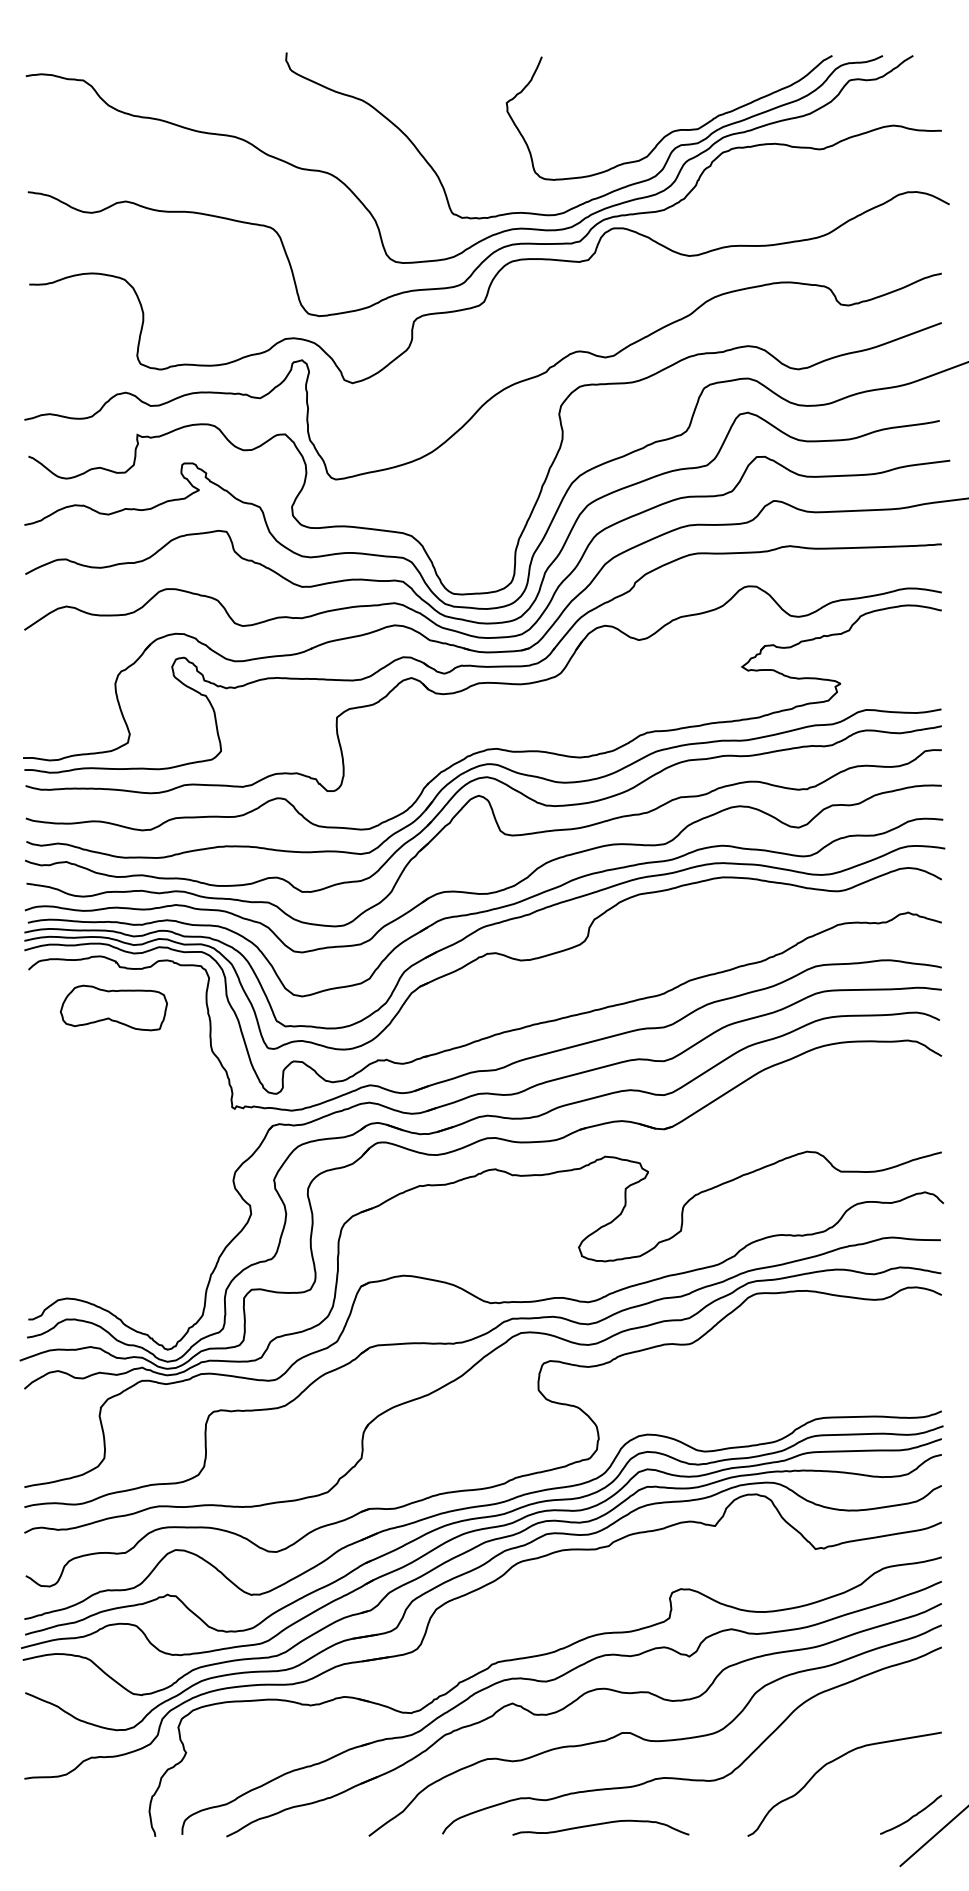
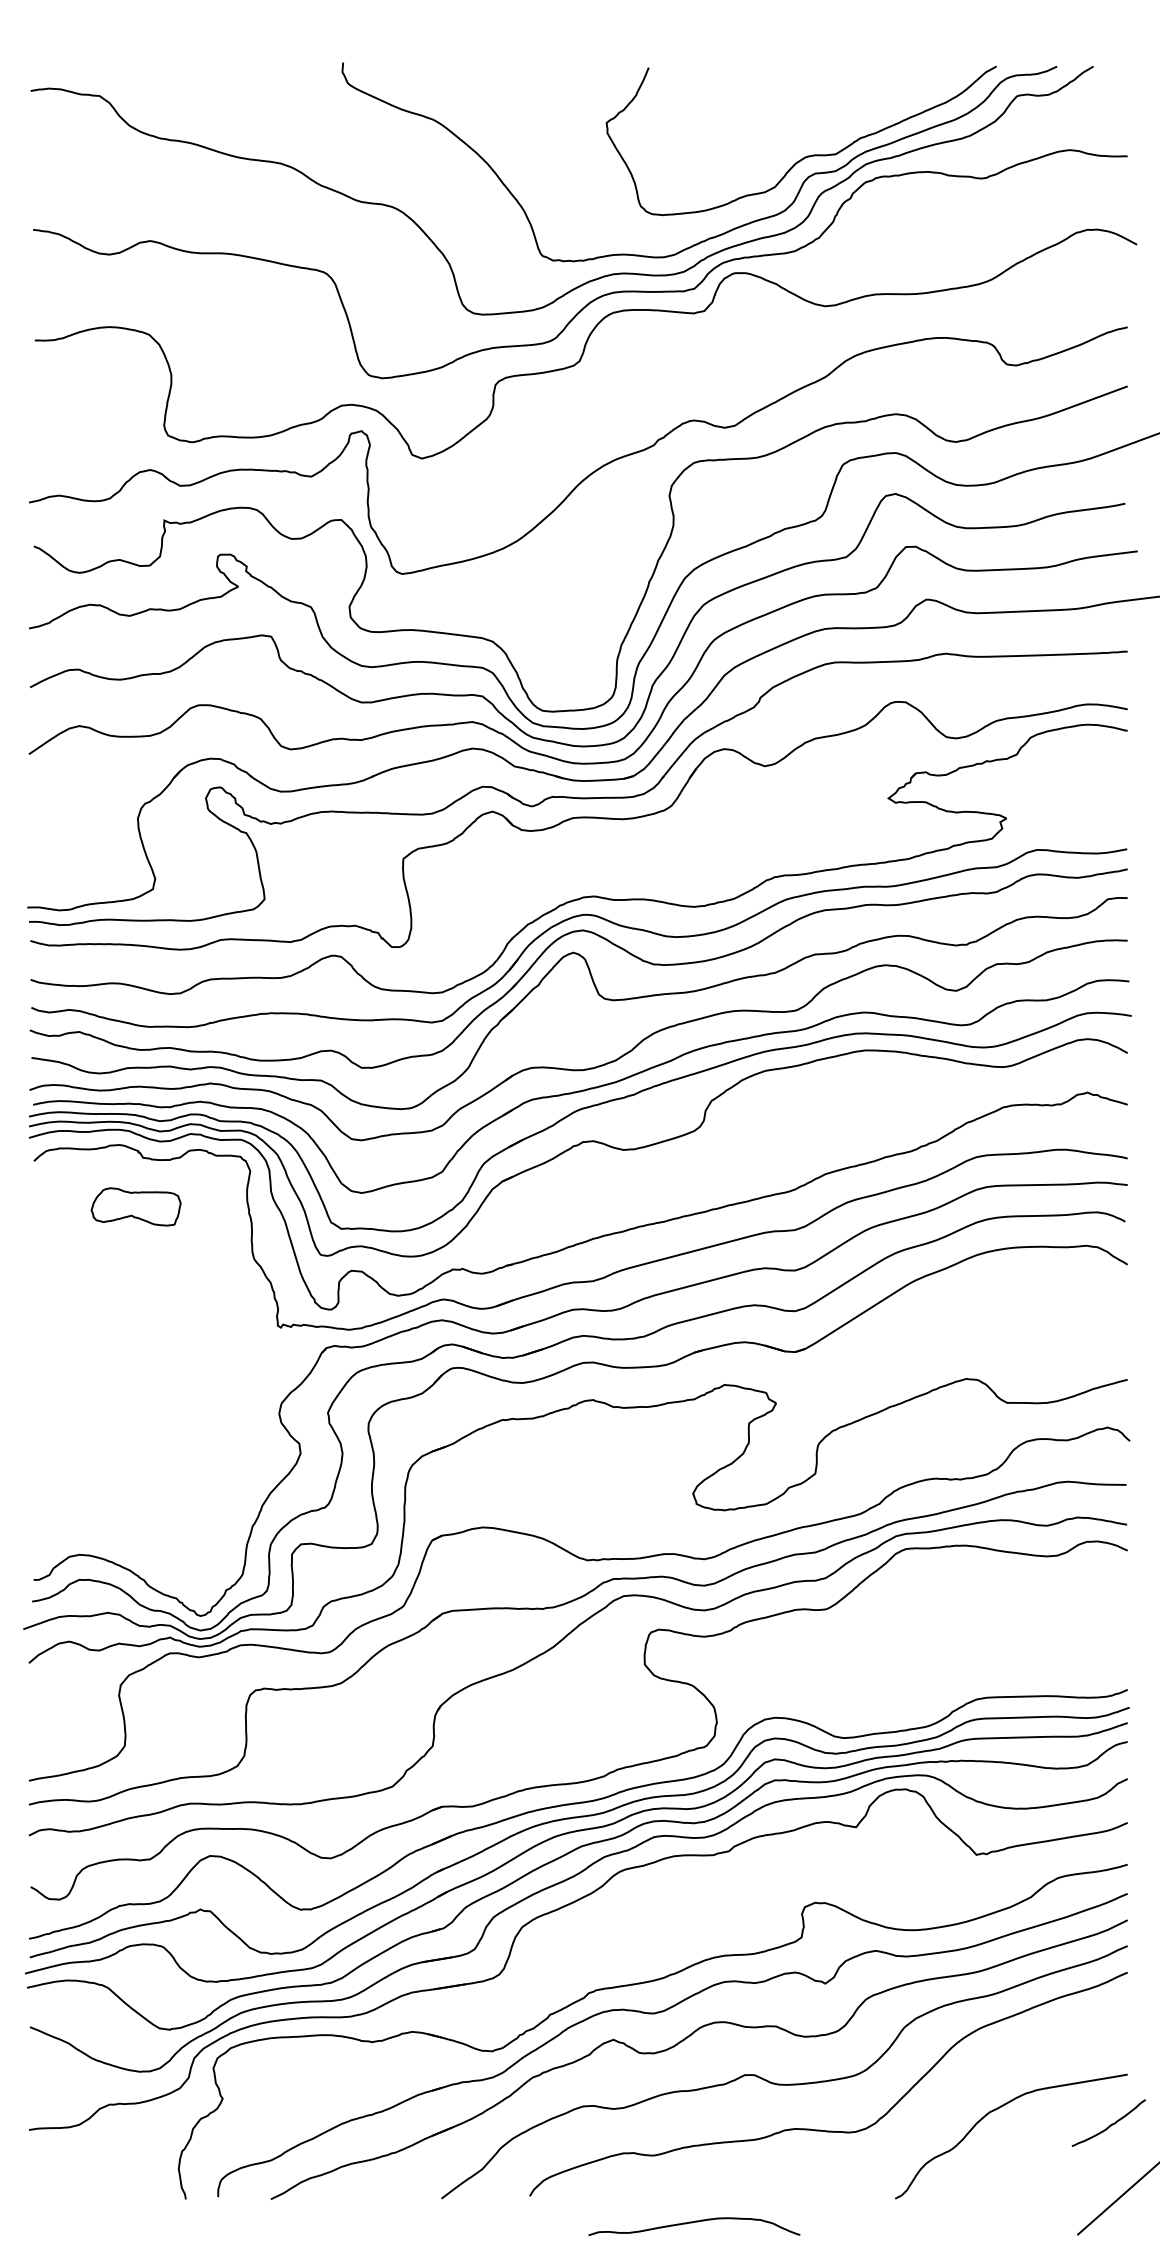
part: (113, 1007) -> (135, 1206), size x0.7
curve: (912, 1815) -> (1110, 2124), moved
curve: (599, 1825) -> (692, 2223), moved

